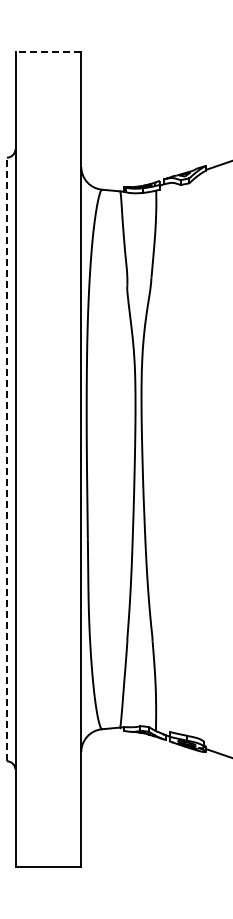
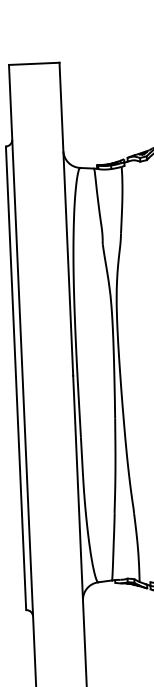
line: (48, 51) -> (34, 63), dashed -> solid
line: (6, 459) -> (15, 378), dashed -> solid

